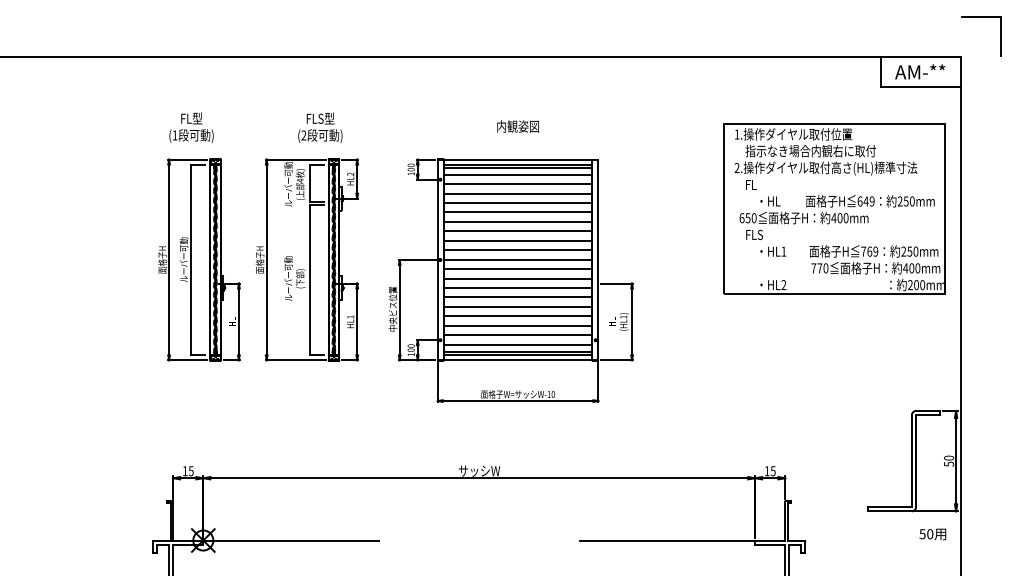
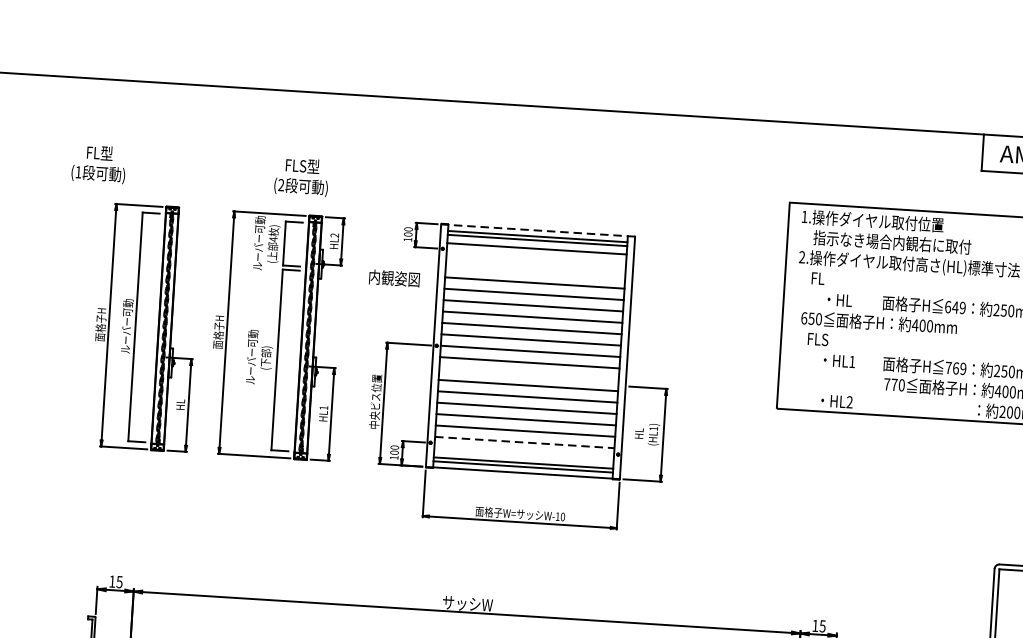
text: (517, 126) -> (393, 278), moved
text: (191, 127) -> (98, 163), moved
line: (517, 159) -> (537, 230), solid -> dashed
line: (517, 184) -> (535, 260), removed
line: (517, 193) -> (534, 271), removed
line: (517, 278) -> (528, 374), removed
line: (518, 335) -> (525, 443), solid -> dashed
line: (517, 344) -> (523, 453), removed

